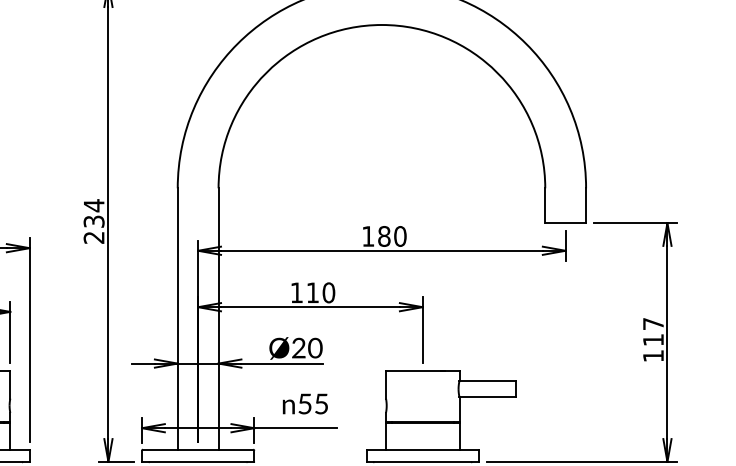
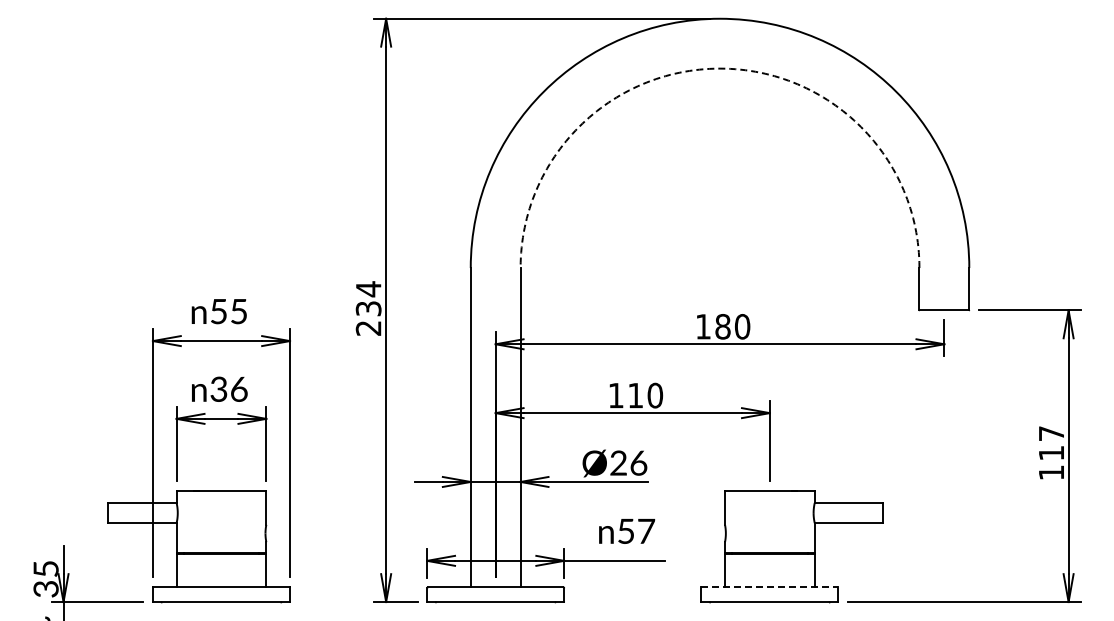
arc: (382, 24) -> (720, 68), solid -> dashed
text: (315, 347) -> (638, 462), Ø20 -> Ø26
text: (321, 403) -> (646, 530), 55 -> 57
line: (422, 450) -> (769, 587), solid -> dashed

